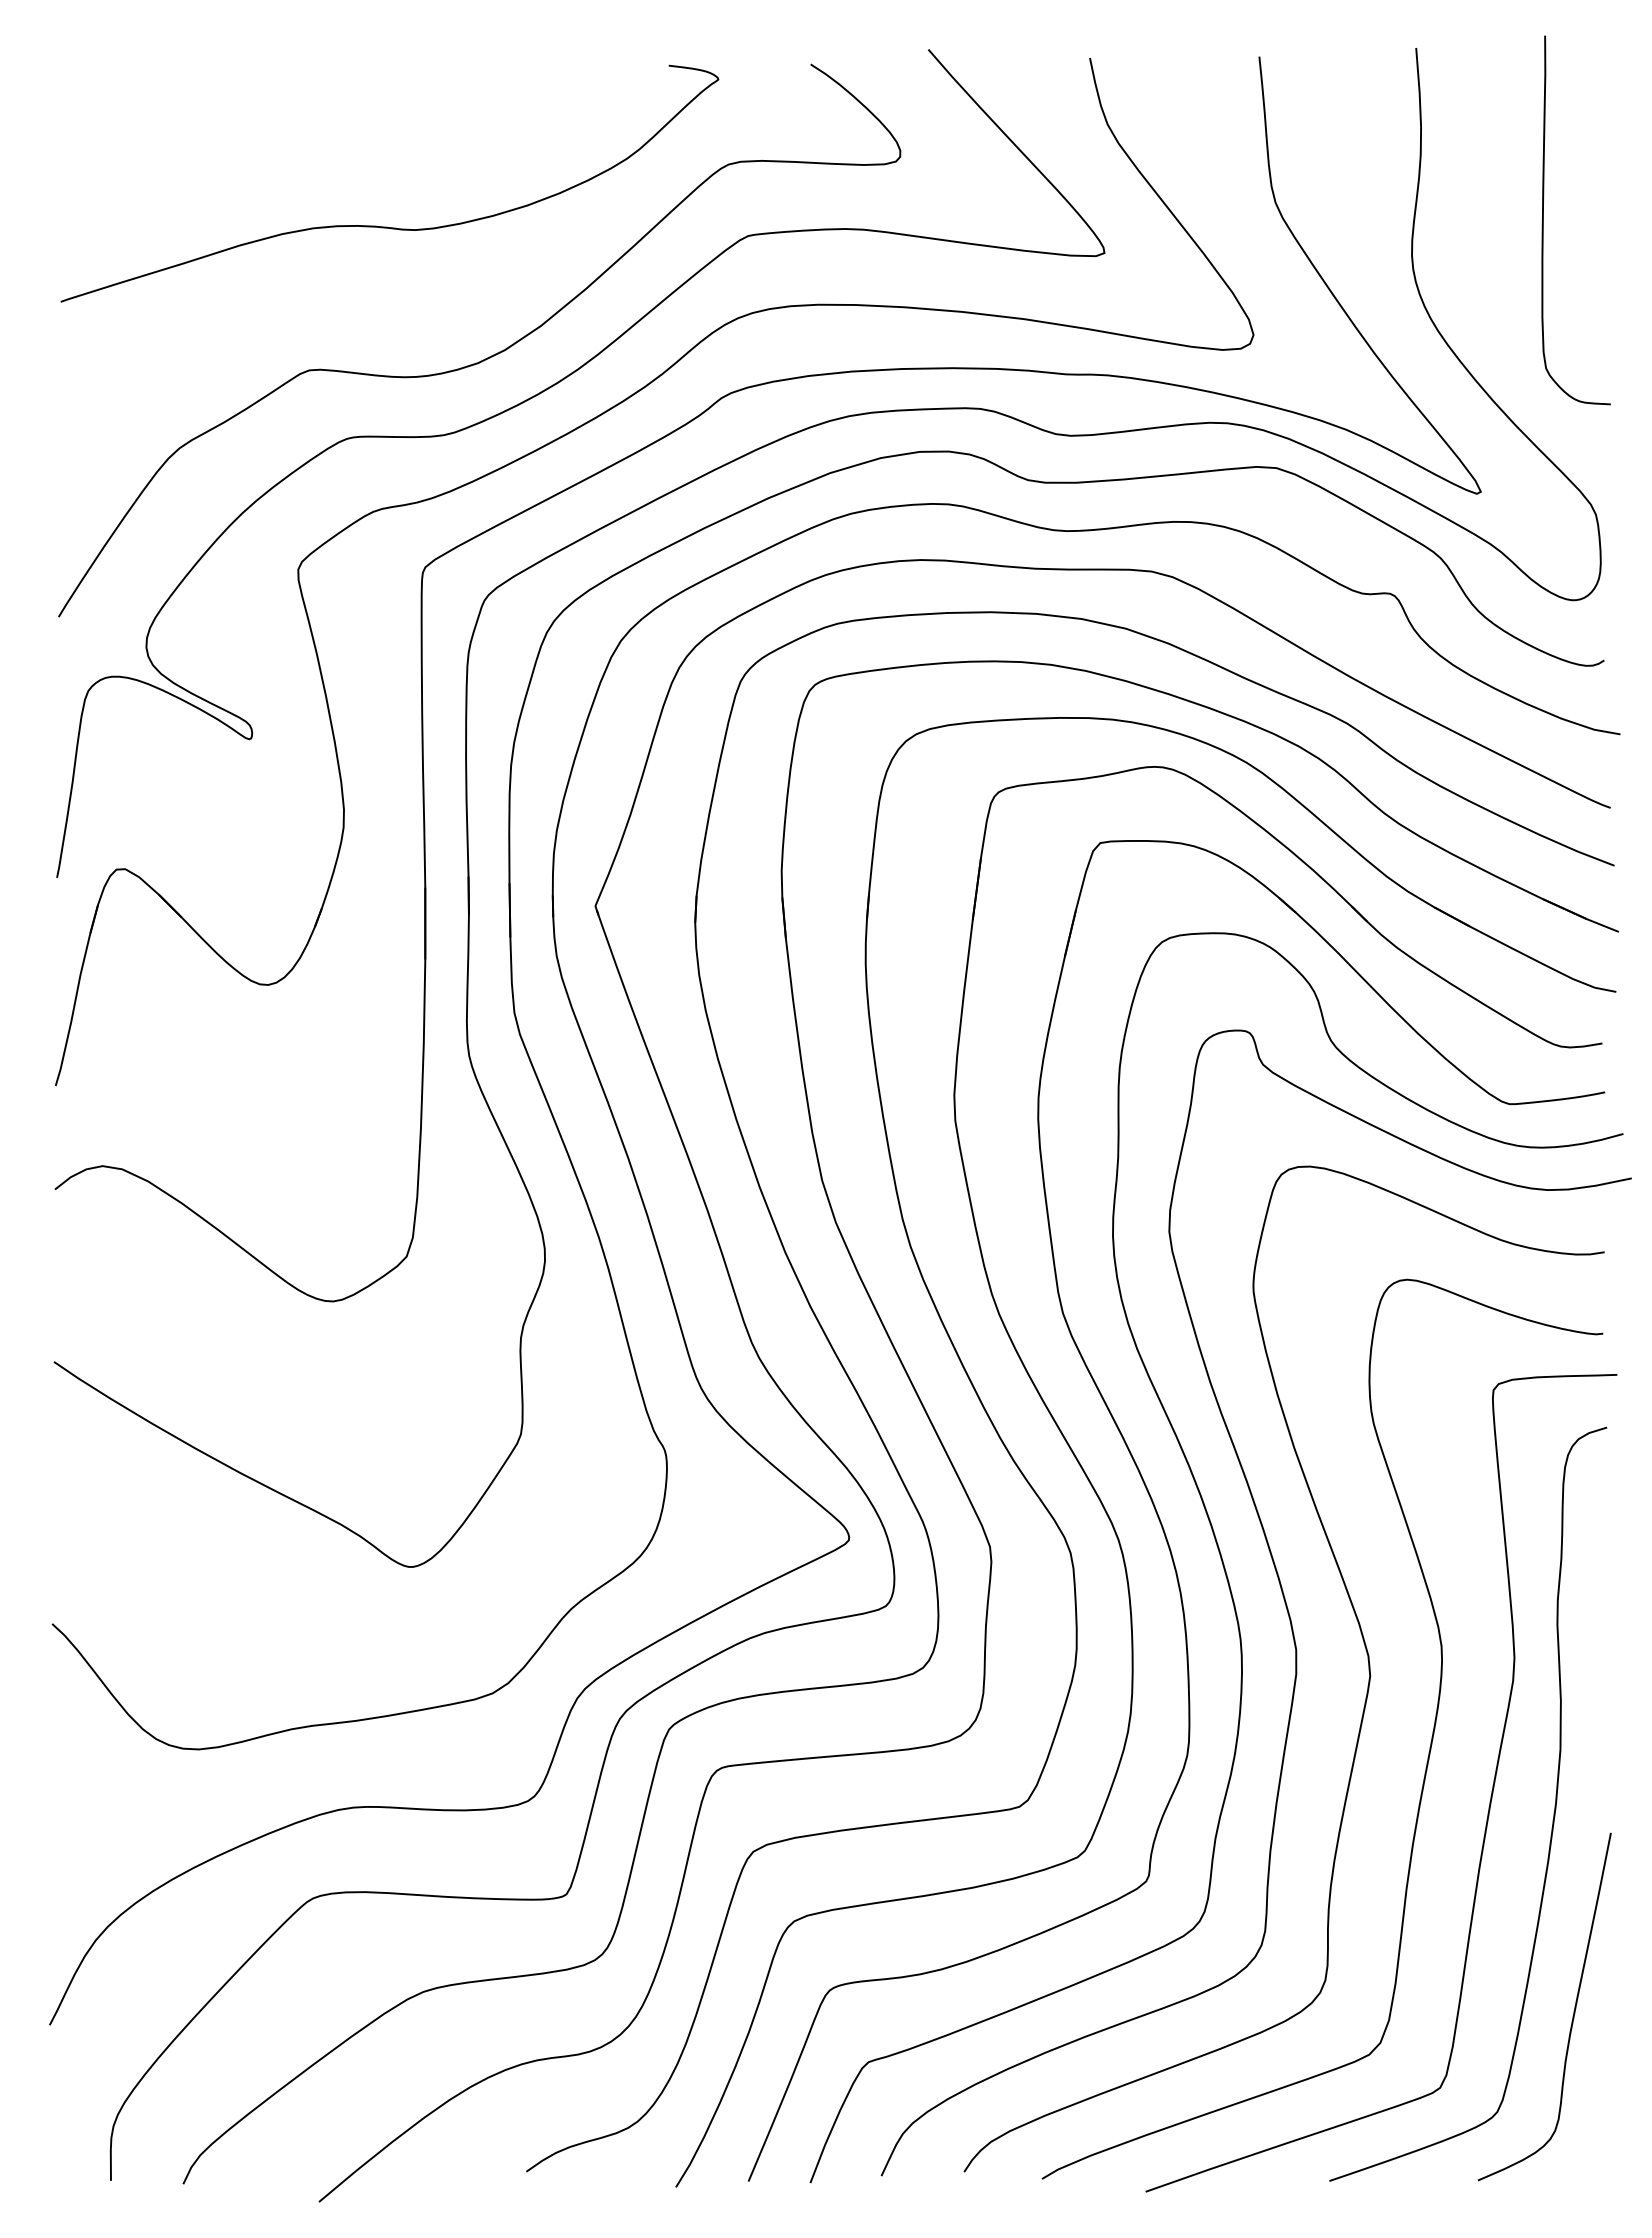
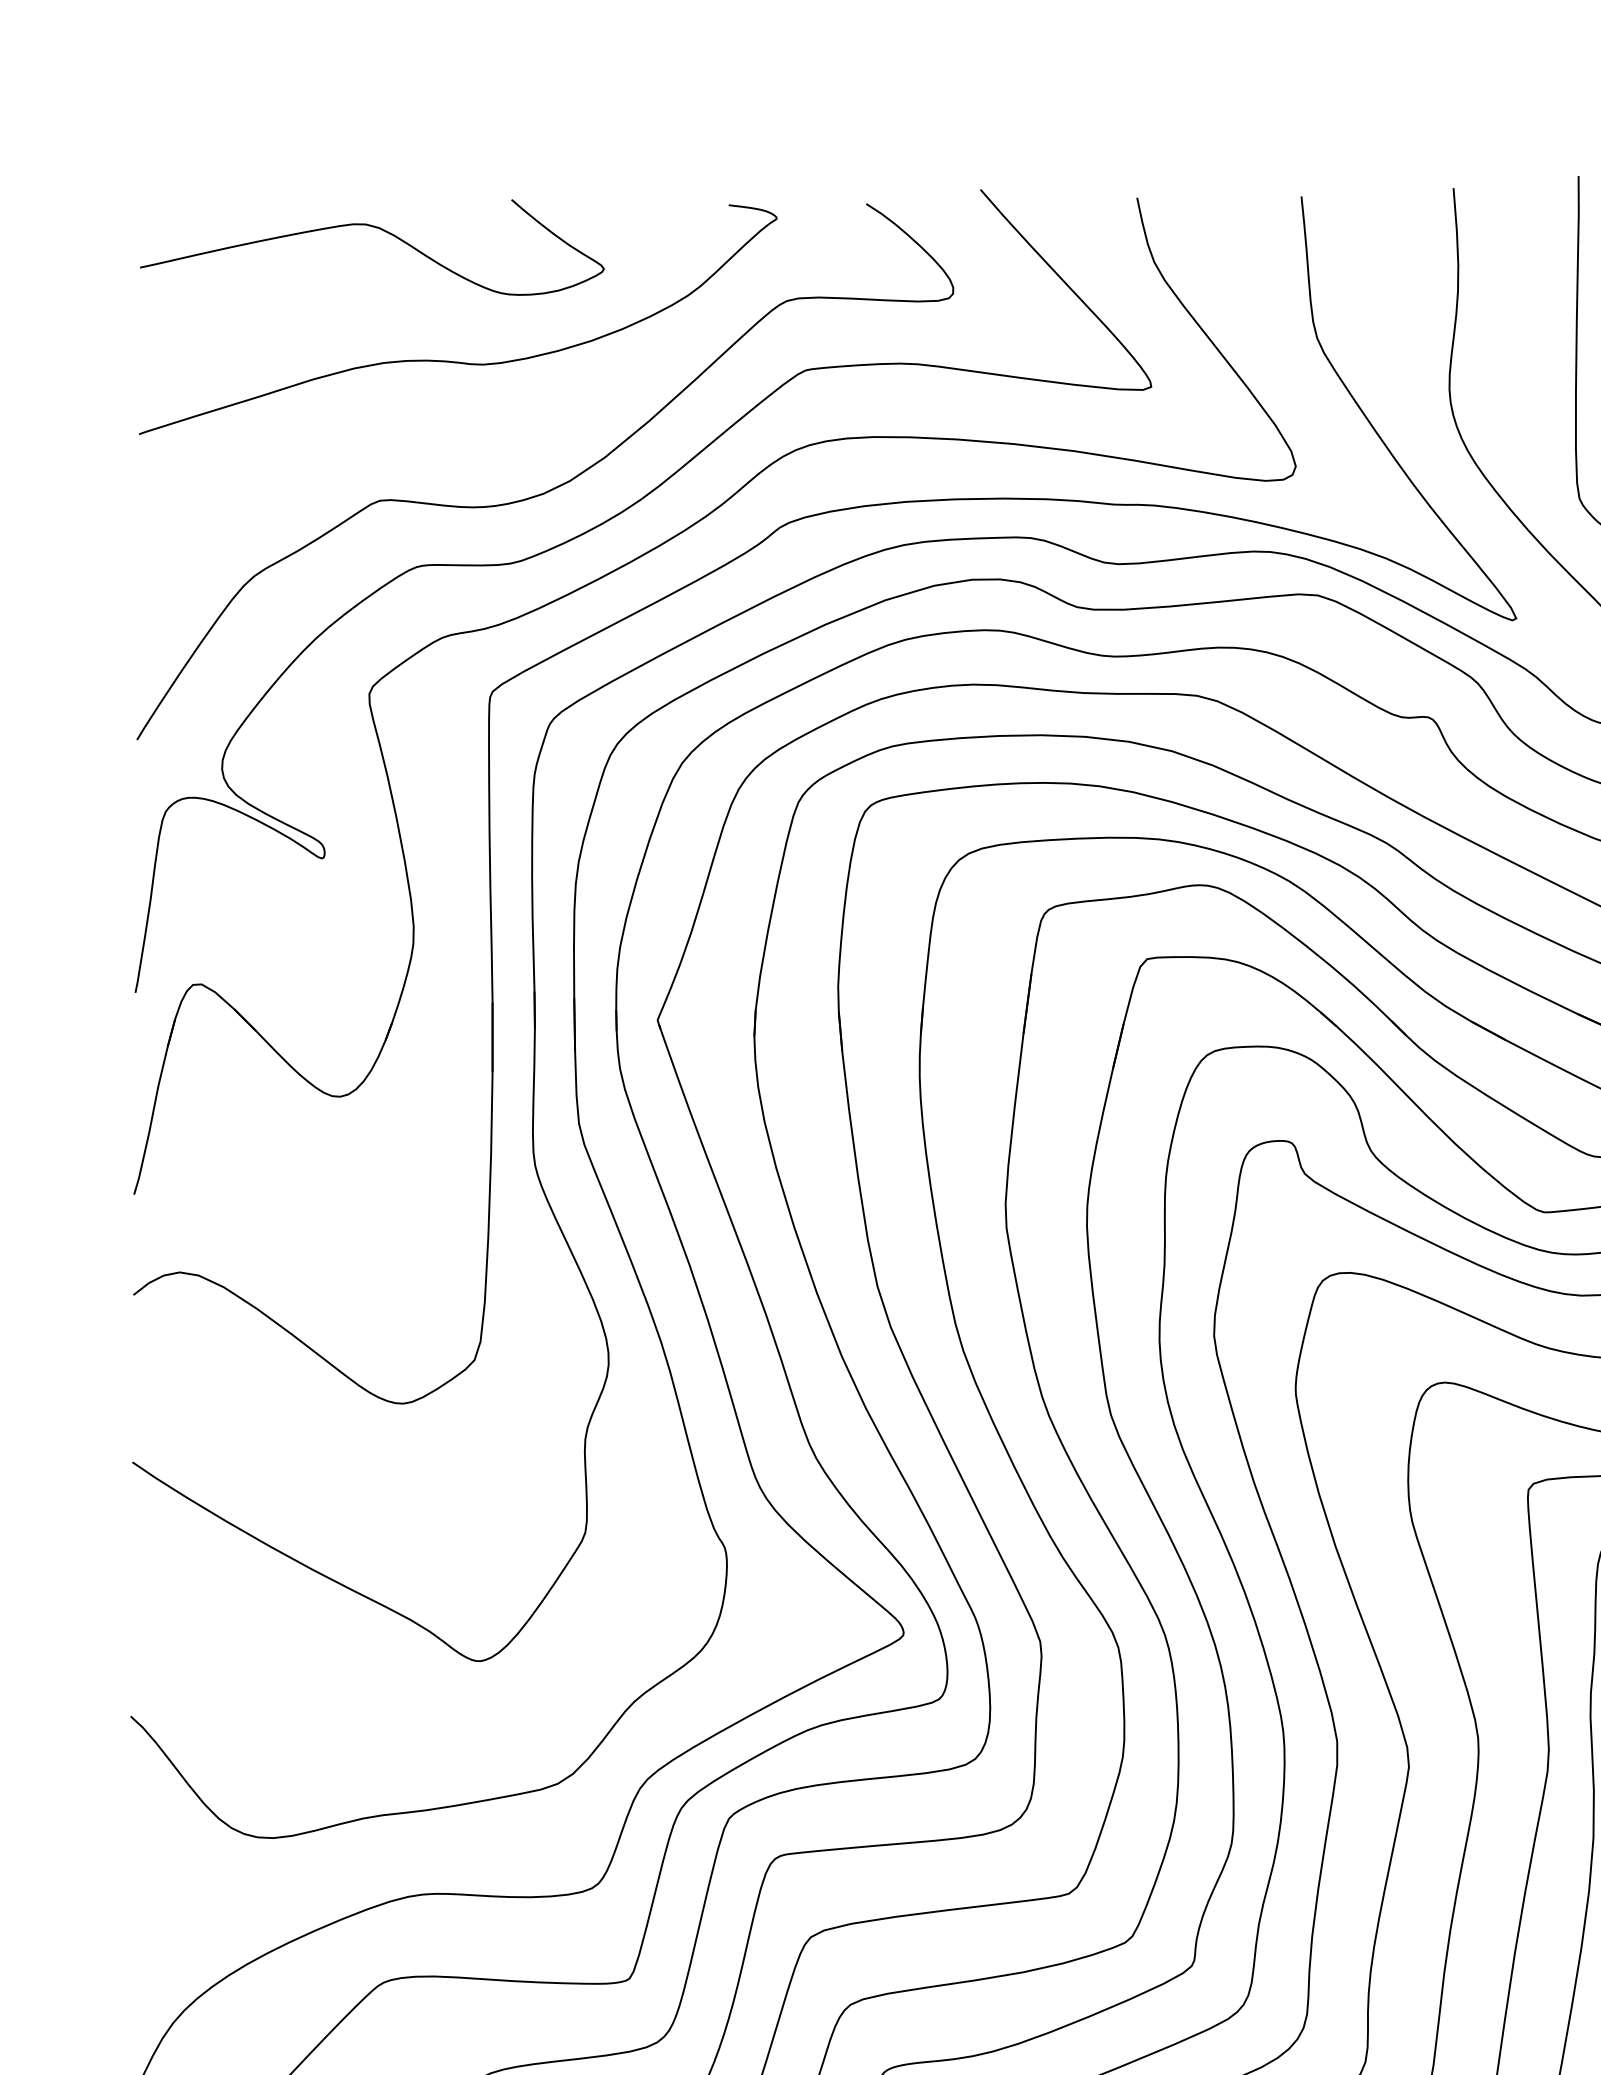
curve: (310, 91) -> (381, 230), added

